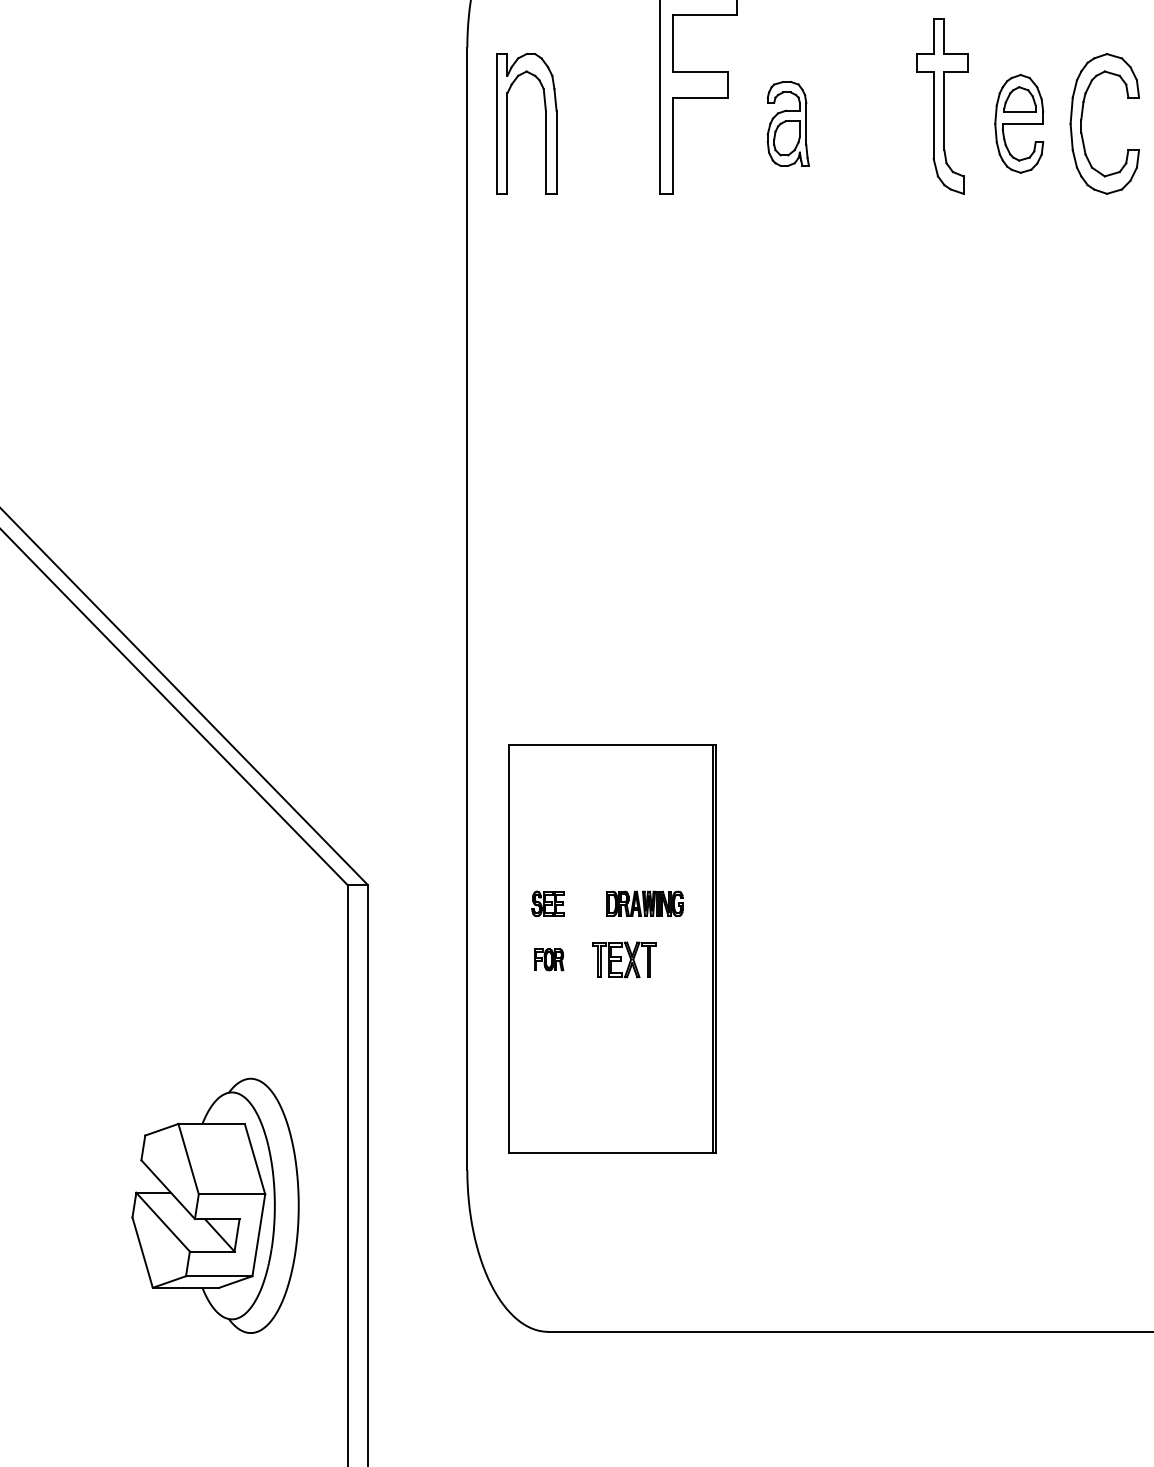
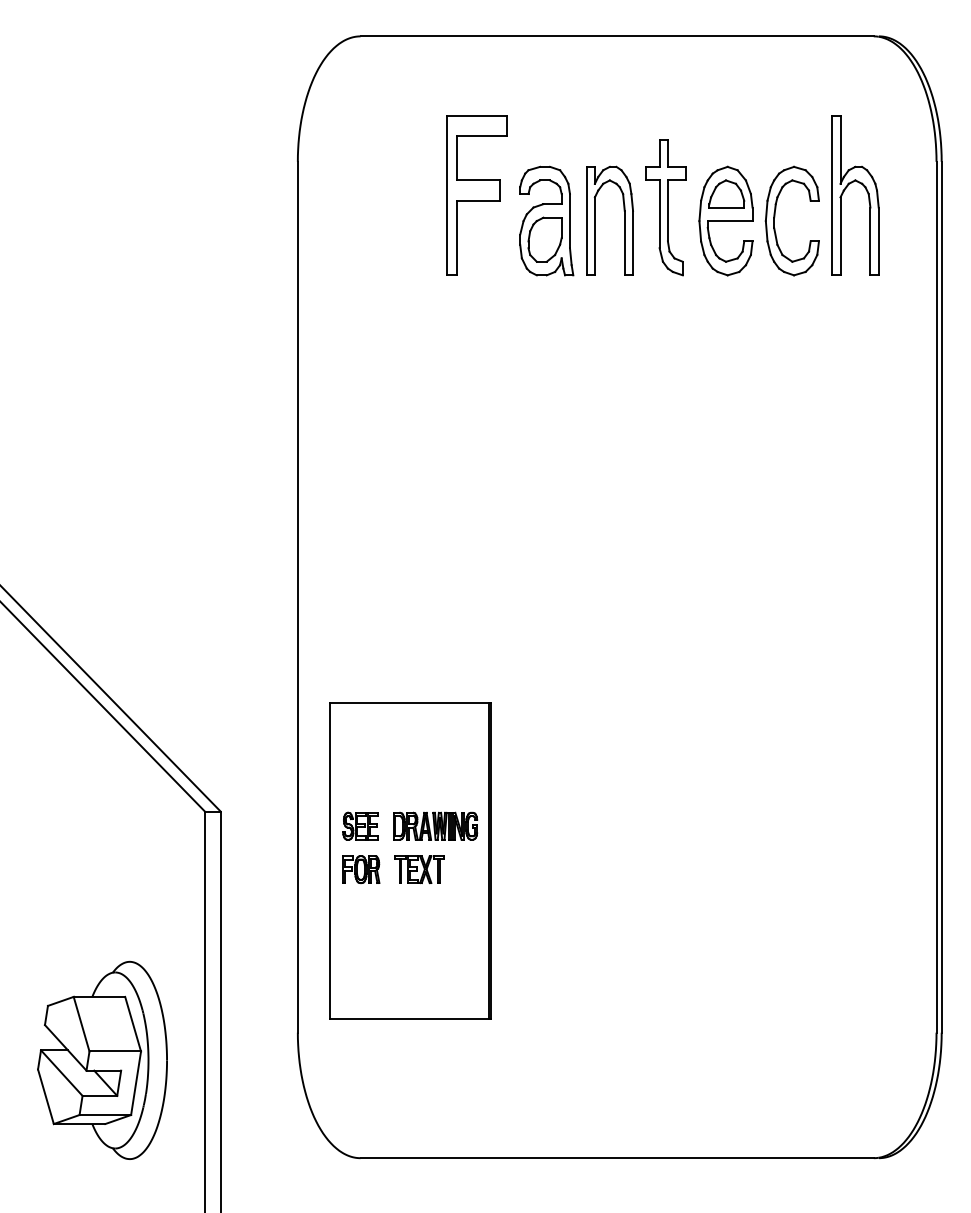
part: (508, 123) -> (595, 220), moved
part: (787, 123) -> (546, 220), size x1.67
part: (1018, 123) -> (725, 220), size x1.43
part: (548, 903) -> (360, 825), size x1.43
part: (644, 903) -> (435, 825), size x1.43
part: (549, 959) -> (361, 869), size x1.67

